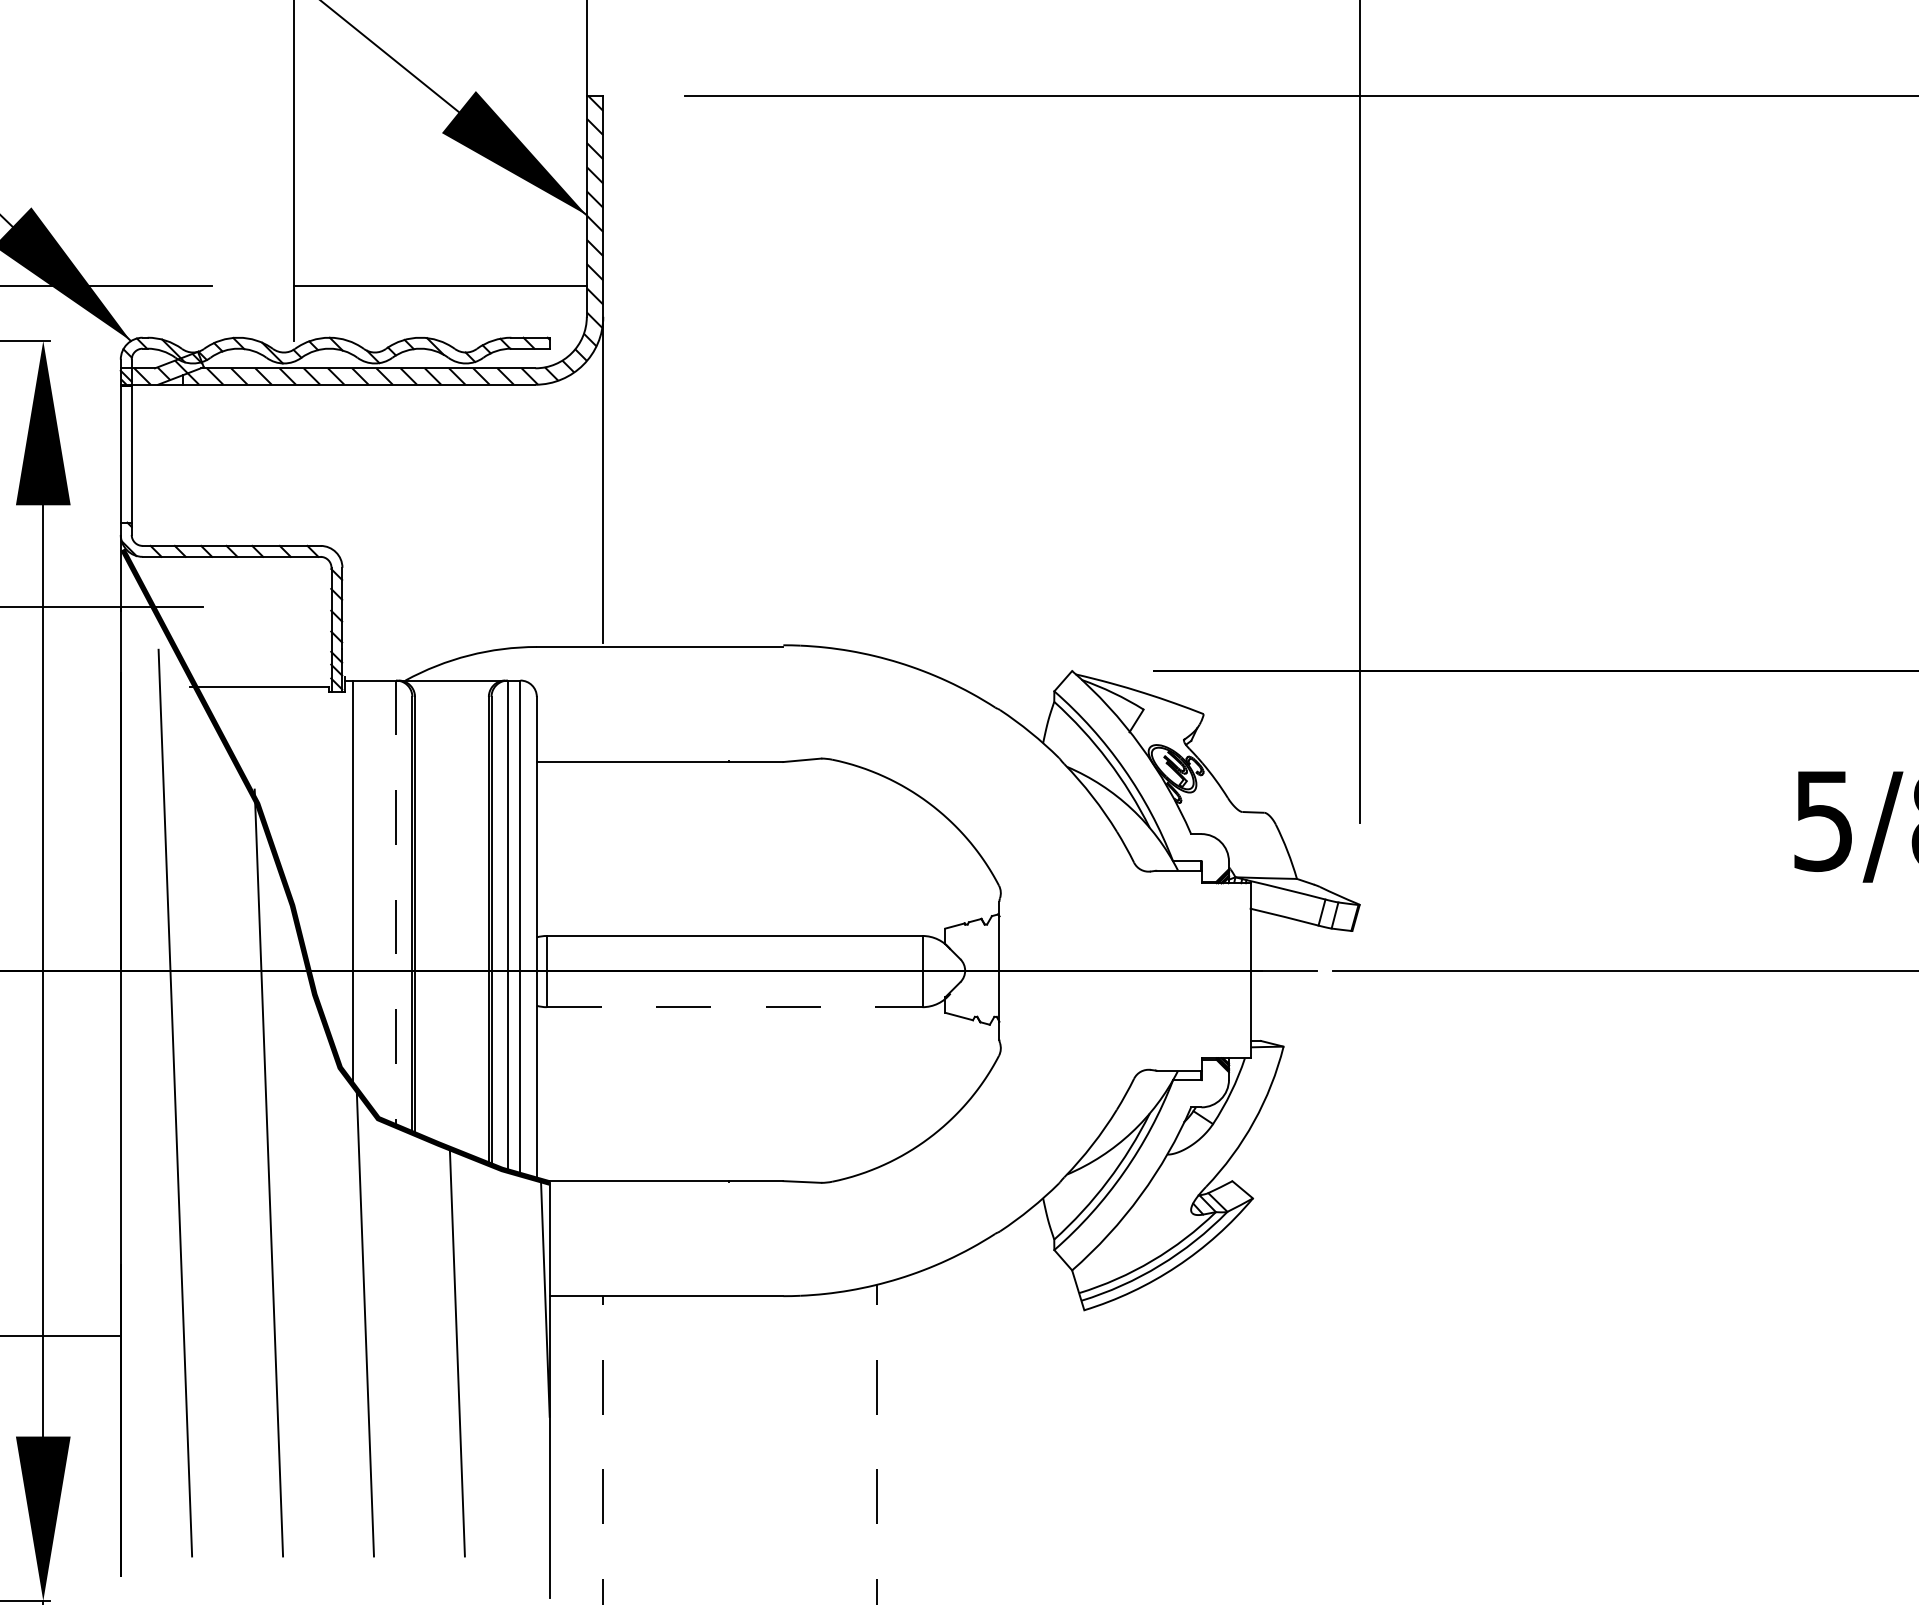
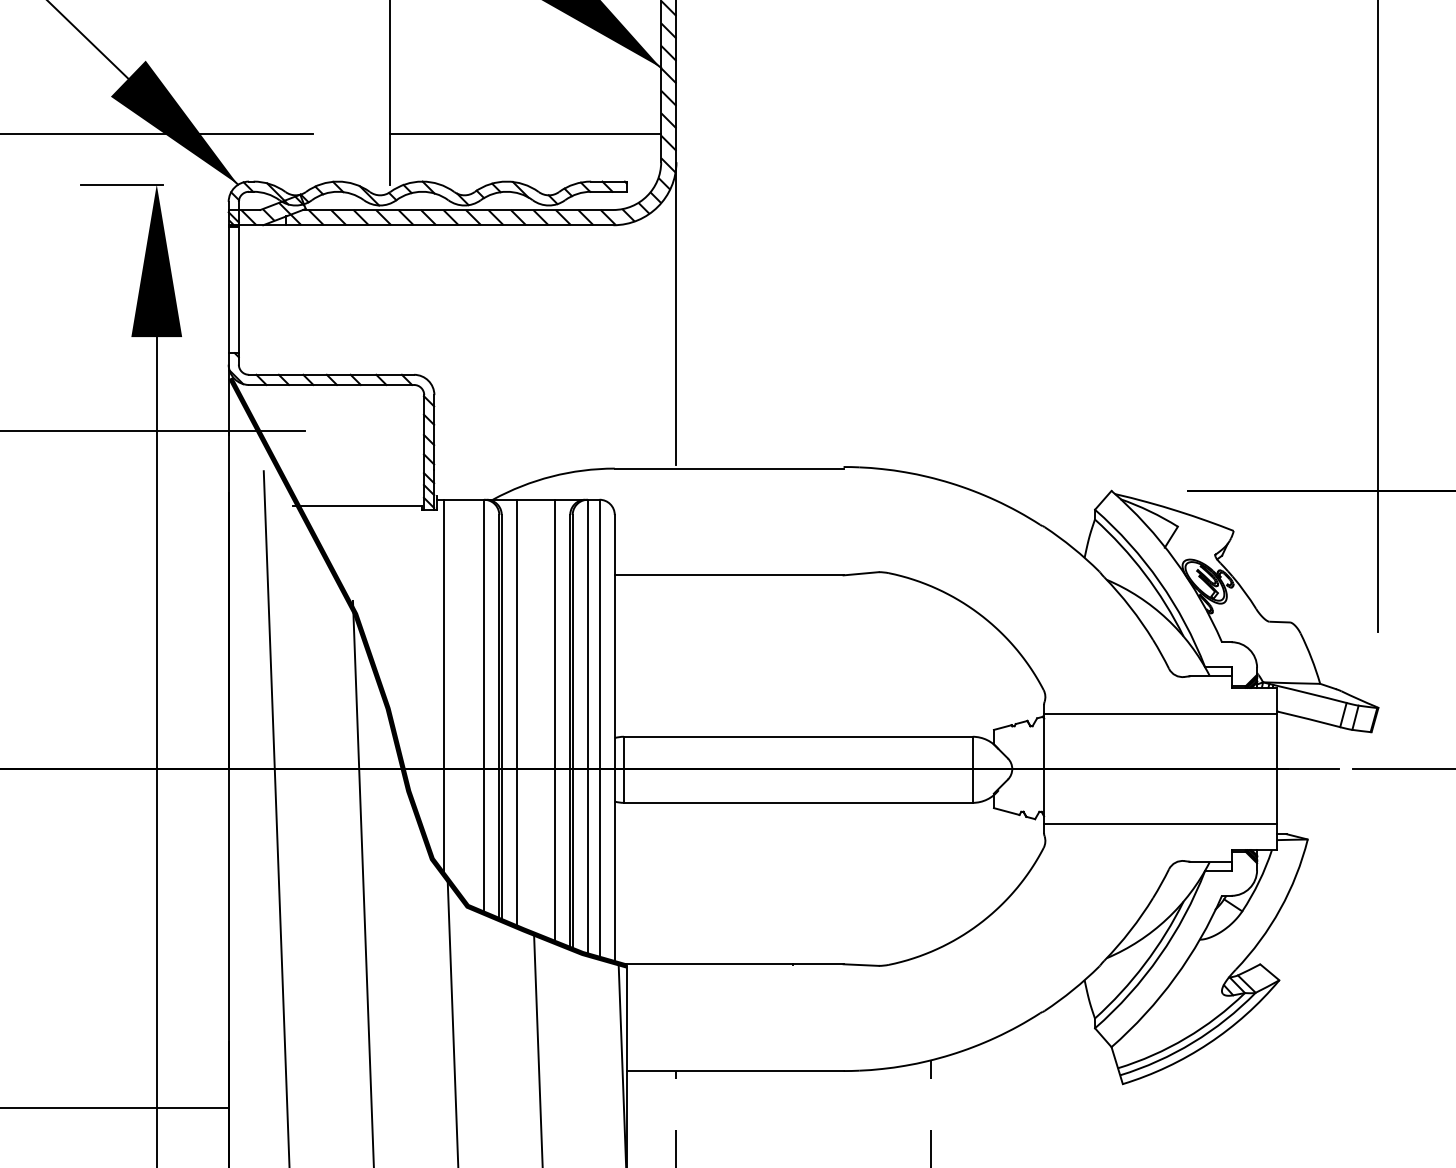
line: (396, 903) -> (484, 706), dashed -> solid
line: (431, 910) -> (517, 713), added
line: (1124, 911) -> (1160, 714), added
line: (472, 918) -> (555, 720), added
line: (734, 1007) -> (798, 803), dashed -> solid
line: (1124, 1030) -> (1160, 824), added

